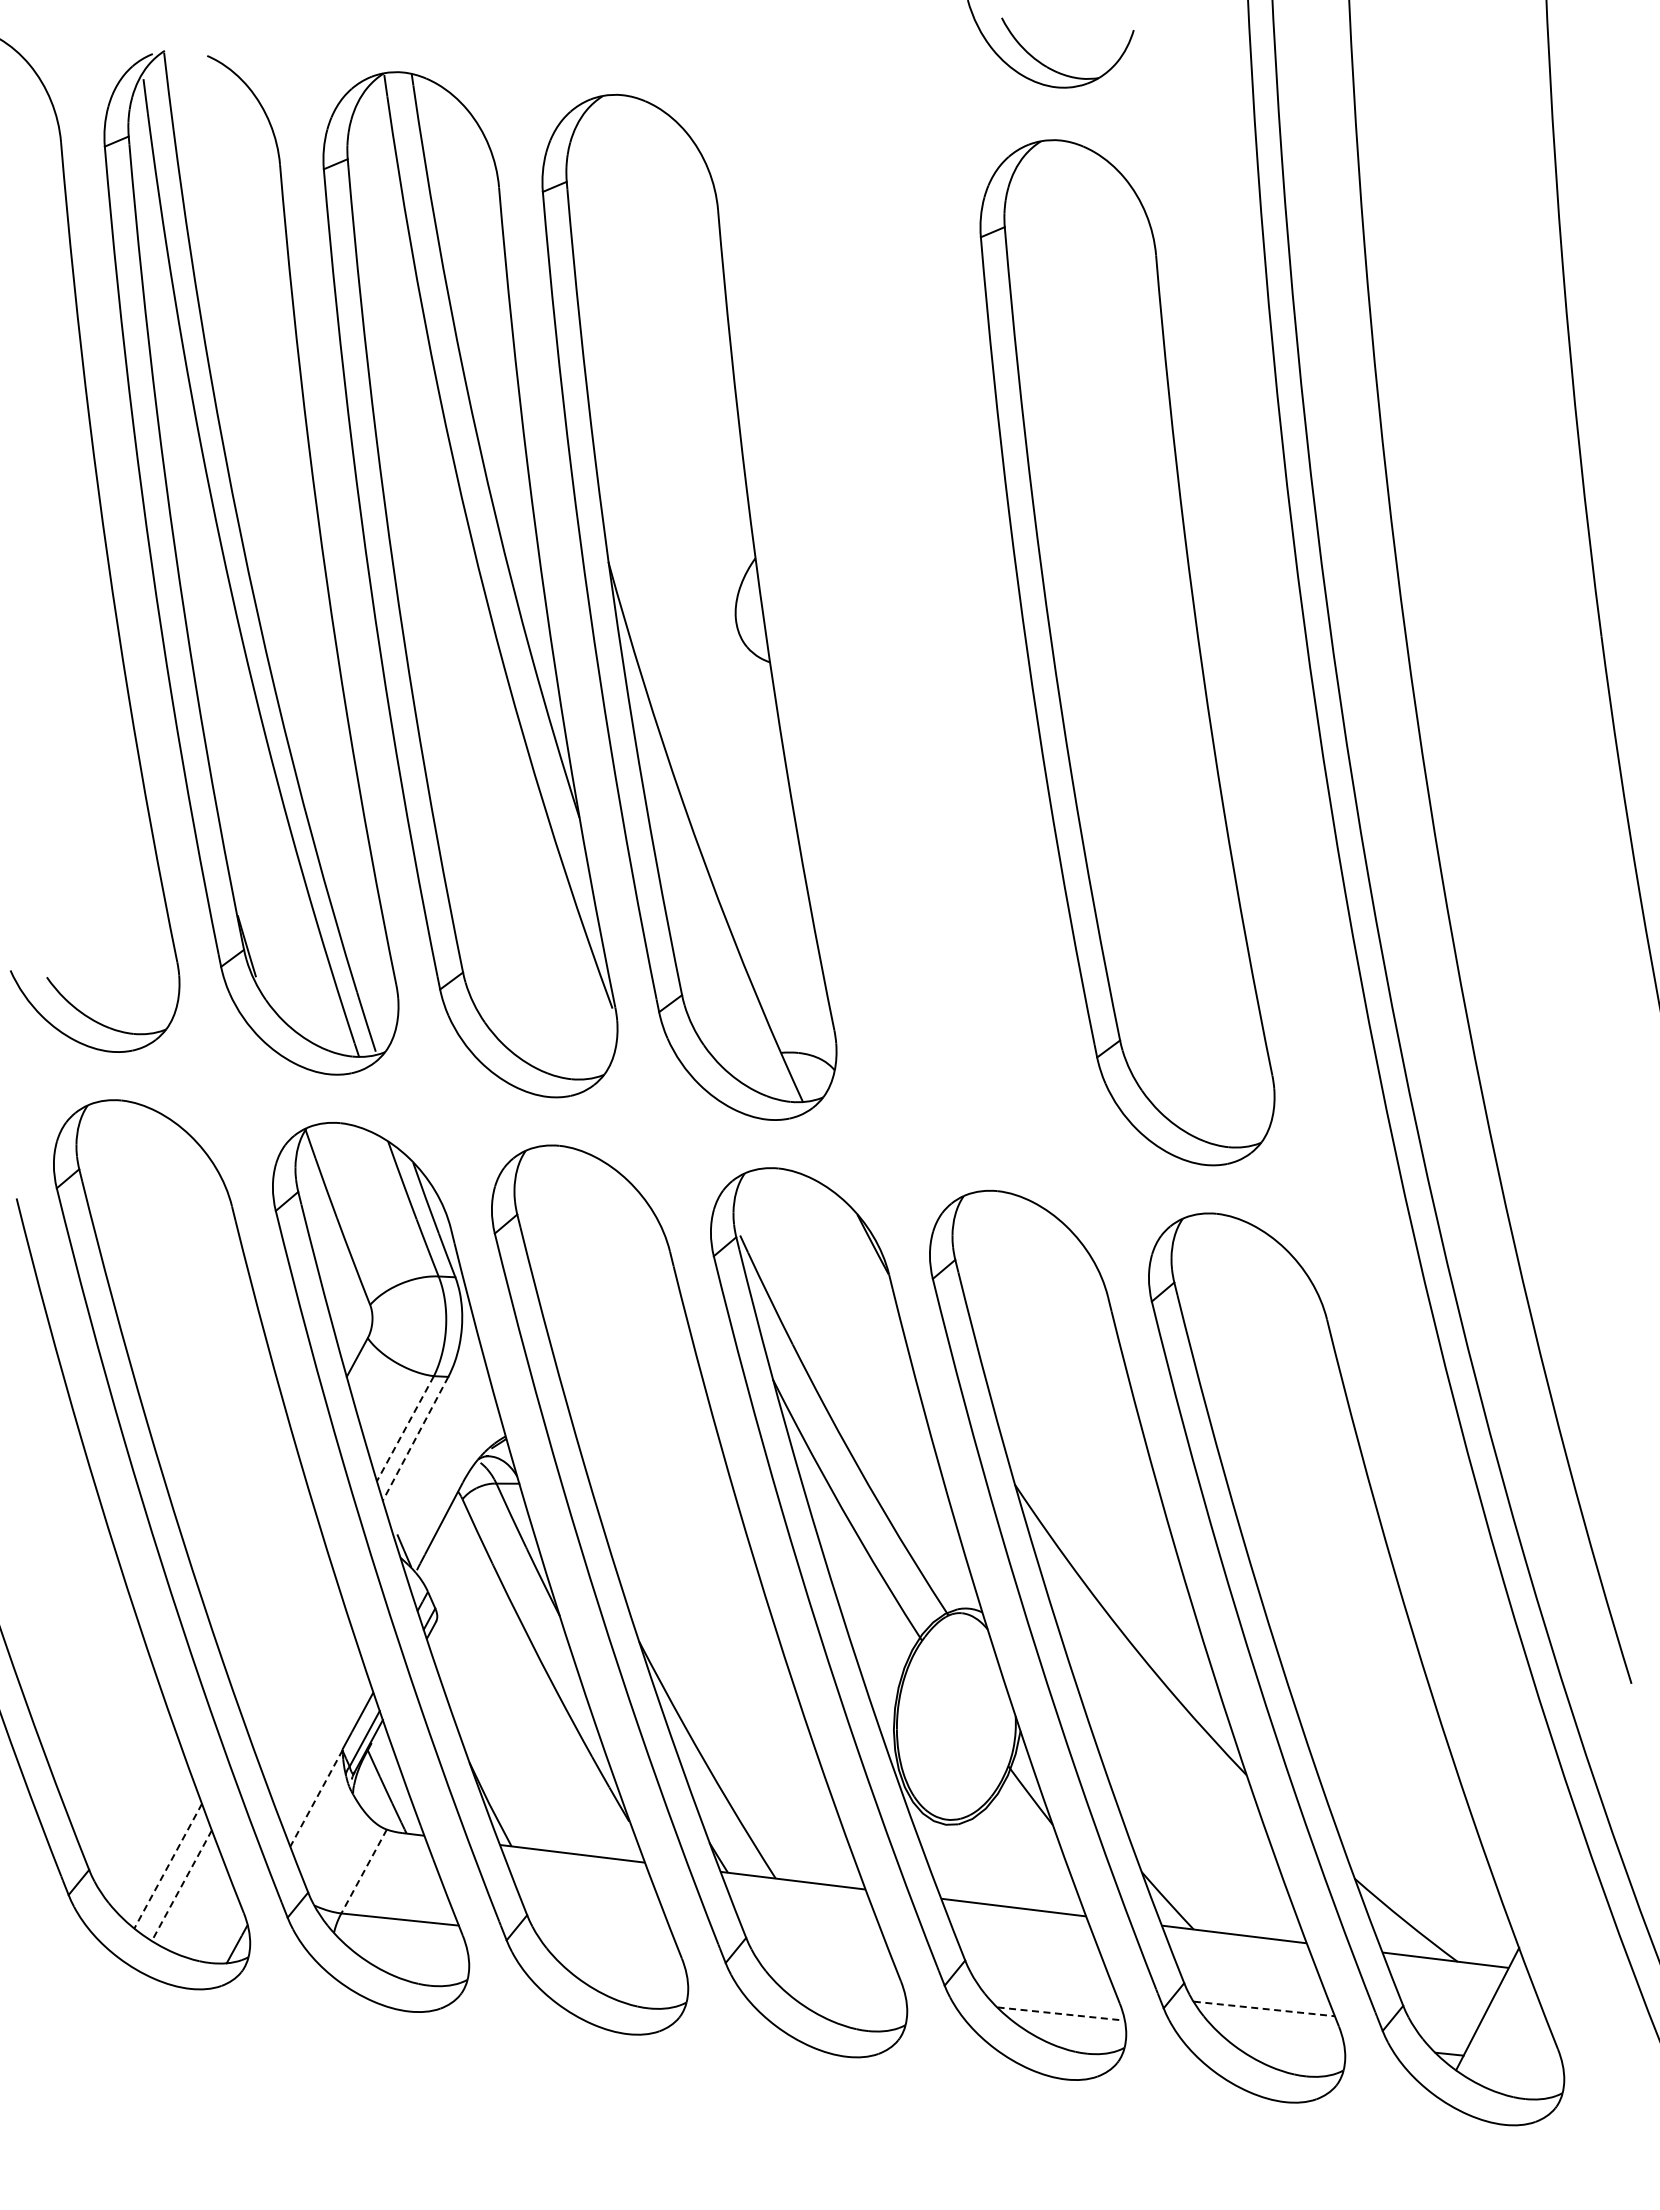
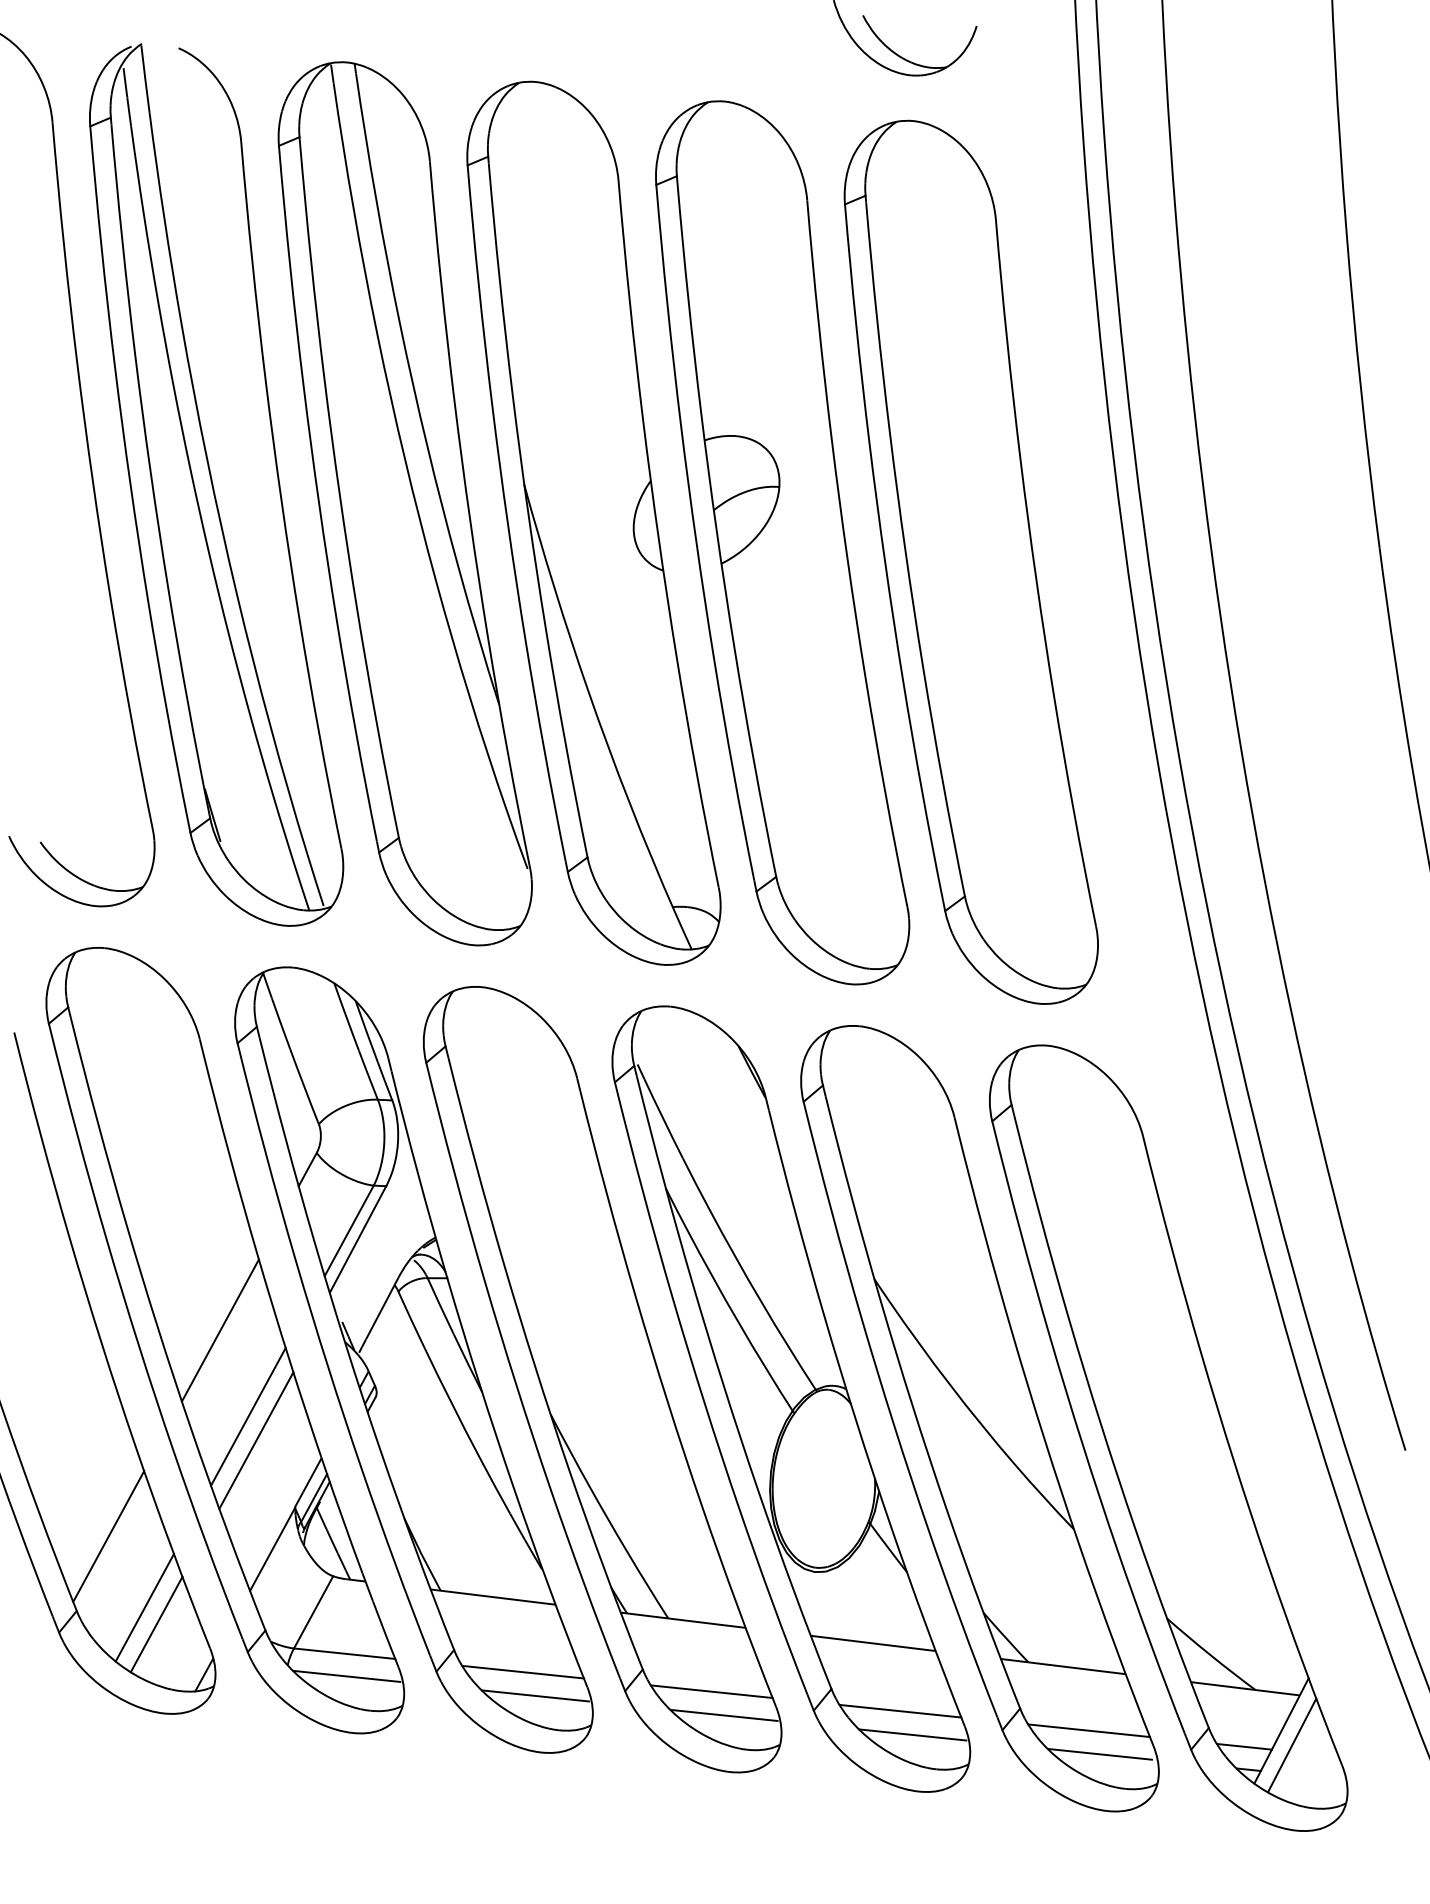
part: (908, 629) -> (782, 542), added
line: (405, 1428) -> (349, 1230), dashed -> solid
line: (415, 1438) -> (357, 1239), dashed -> solid
line: (255, 1544) -> (220, 1330), added
line: (288, 1644) -> (248, 1416), added
line: (297, 1671) -> (256, 1440), added
line: (126, 1783) -> (108, 1536), added
line: (316, 1798) -> (272, 1549), dashed -> solid
line: (168, 1866) -> (145, 1608), dashed -> solid
line: (364, 1871) -> (313, 1612), dashed -> solid
line: (181, 1885) -> (156, 1624), dashed -> solid
line: (606, 1940) -> (522, 1671), added
line: (402, 1945) -> (346, 1676), added
line: (825, 1963) -> (711, 1691), added
line: (621, 1968) -> (535, 1695), added
line: (1044, 1986) -> (899, 1711), added
line: (840, 1990) -> (724, 1714), added
line: (1264, 2008) -> (1089, 1730), dashed -> solid
line: (1060, 2013) -> (913, 1734), dashed -> solid
line: (1499, 2025) -> (1291, 1745), added
line: (1444, 2027) -> (1244, 1746), added
line: (1276, 2036) -> (1099, 1754), added

